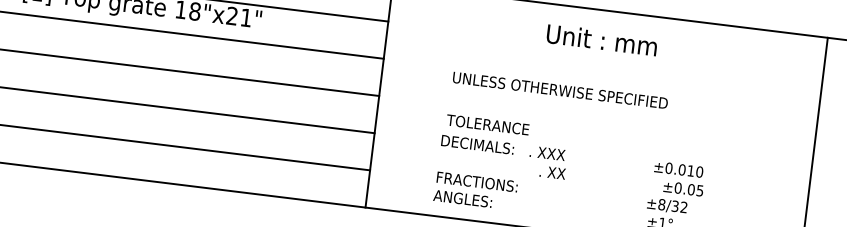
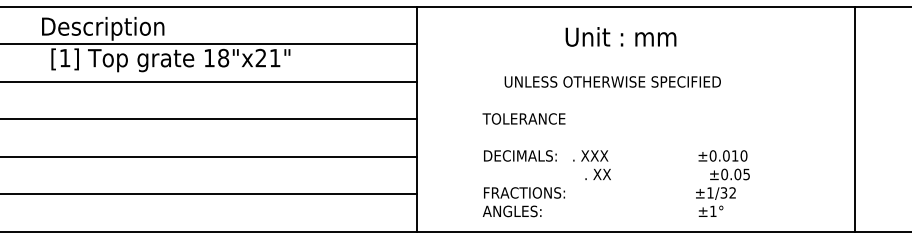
text: (601, 39) -> (620, 36), moved
text: (560, 90) -> (612, 81), moved
text: (487, 124) -> (523, 118), moved
text: (662, 204) -> (710, 192), ±8/32 -> ±1/32

